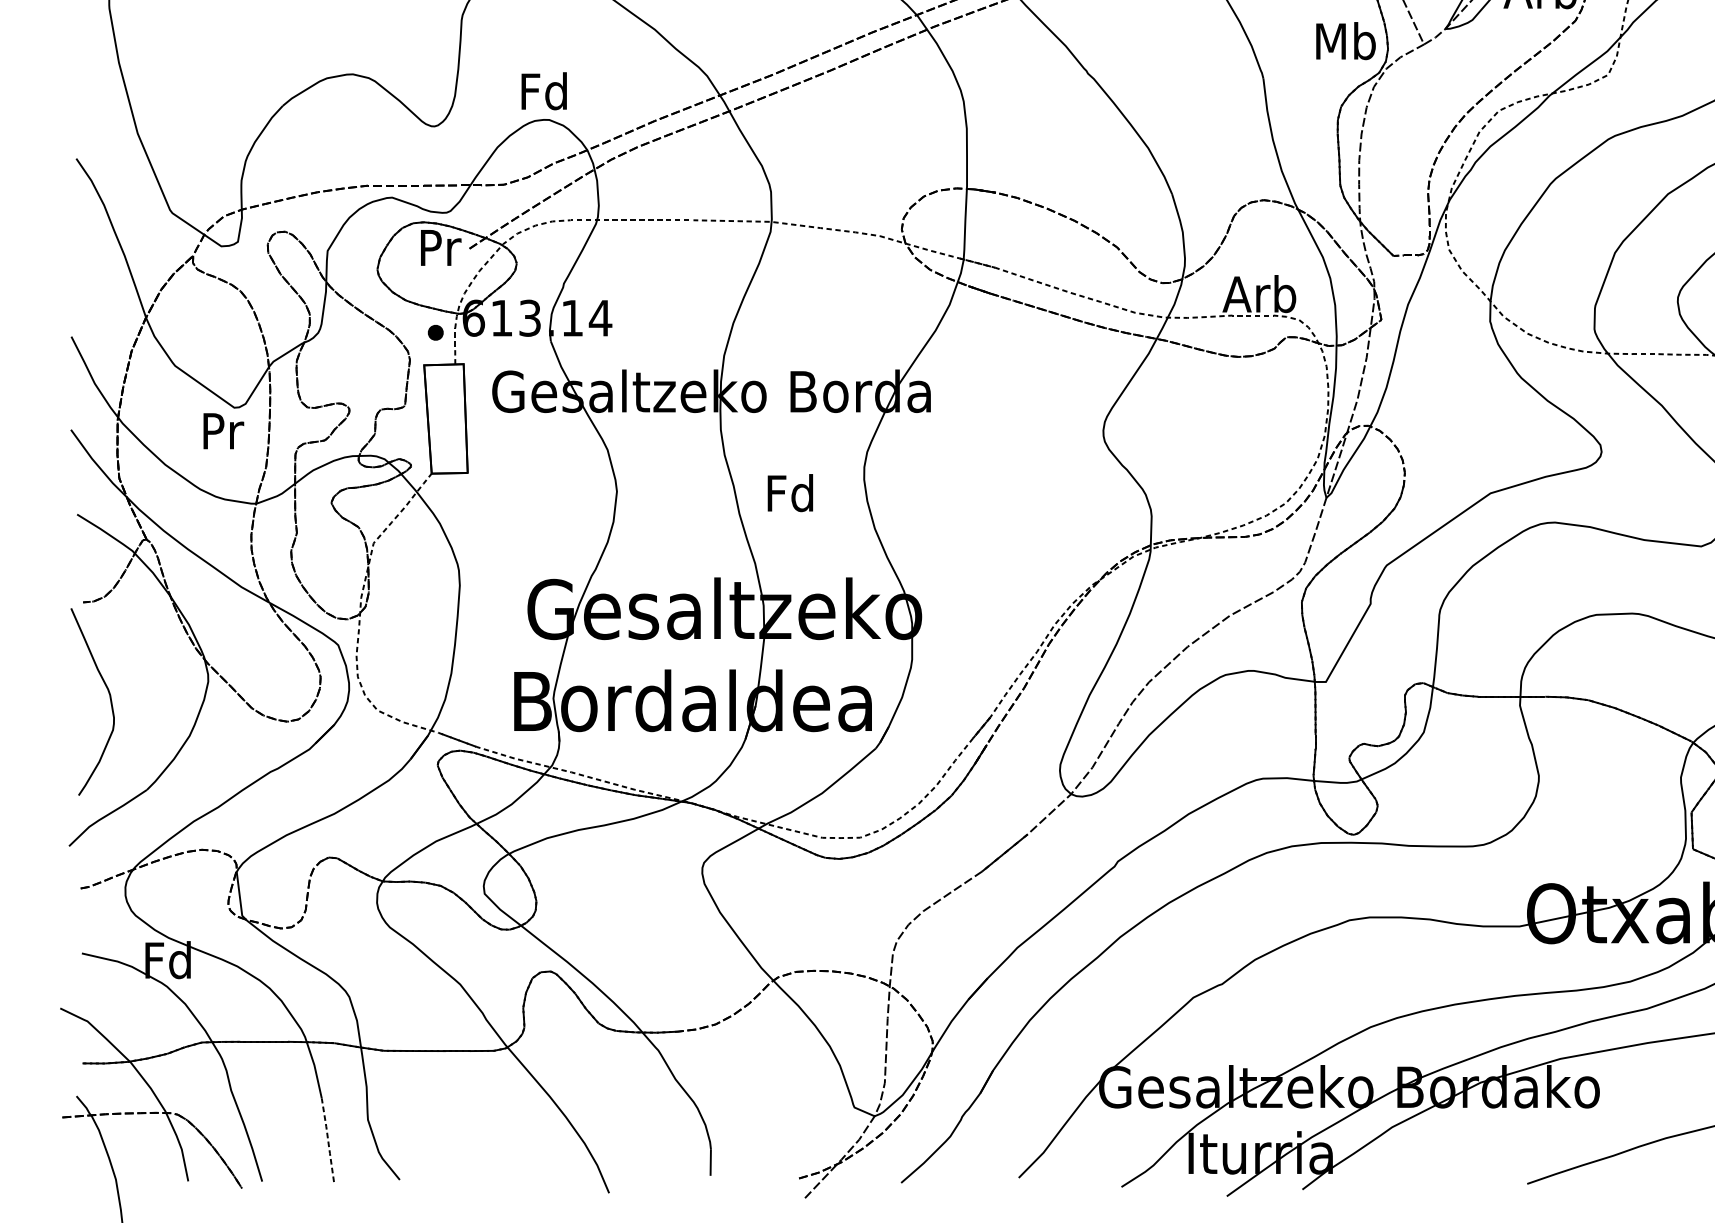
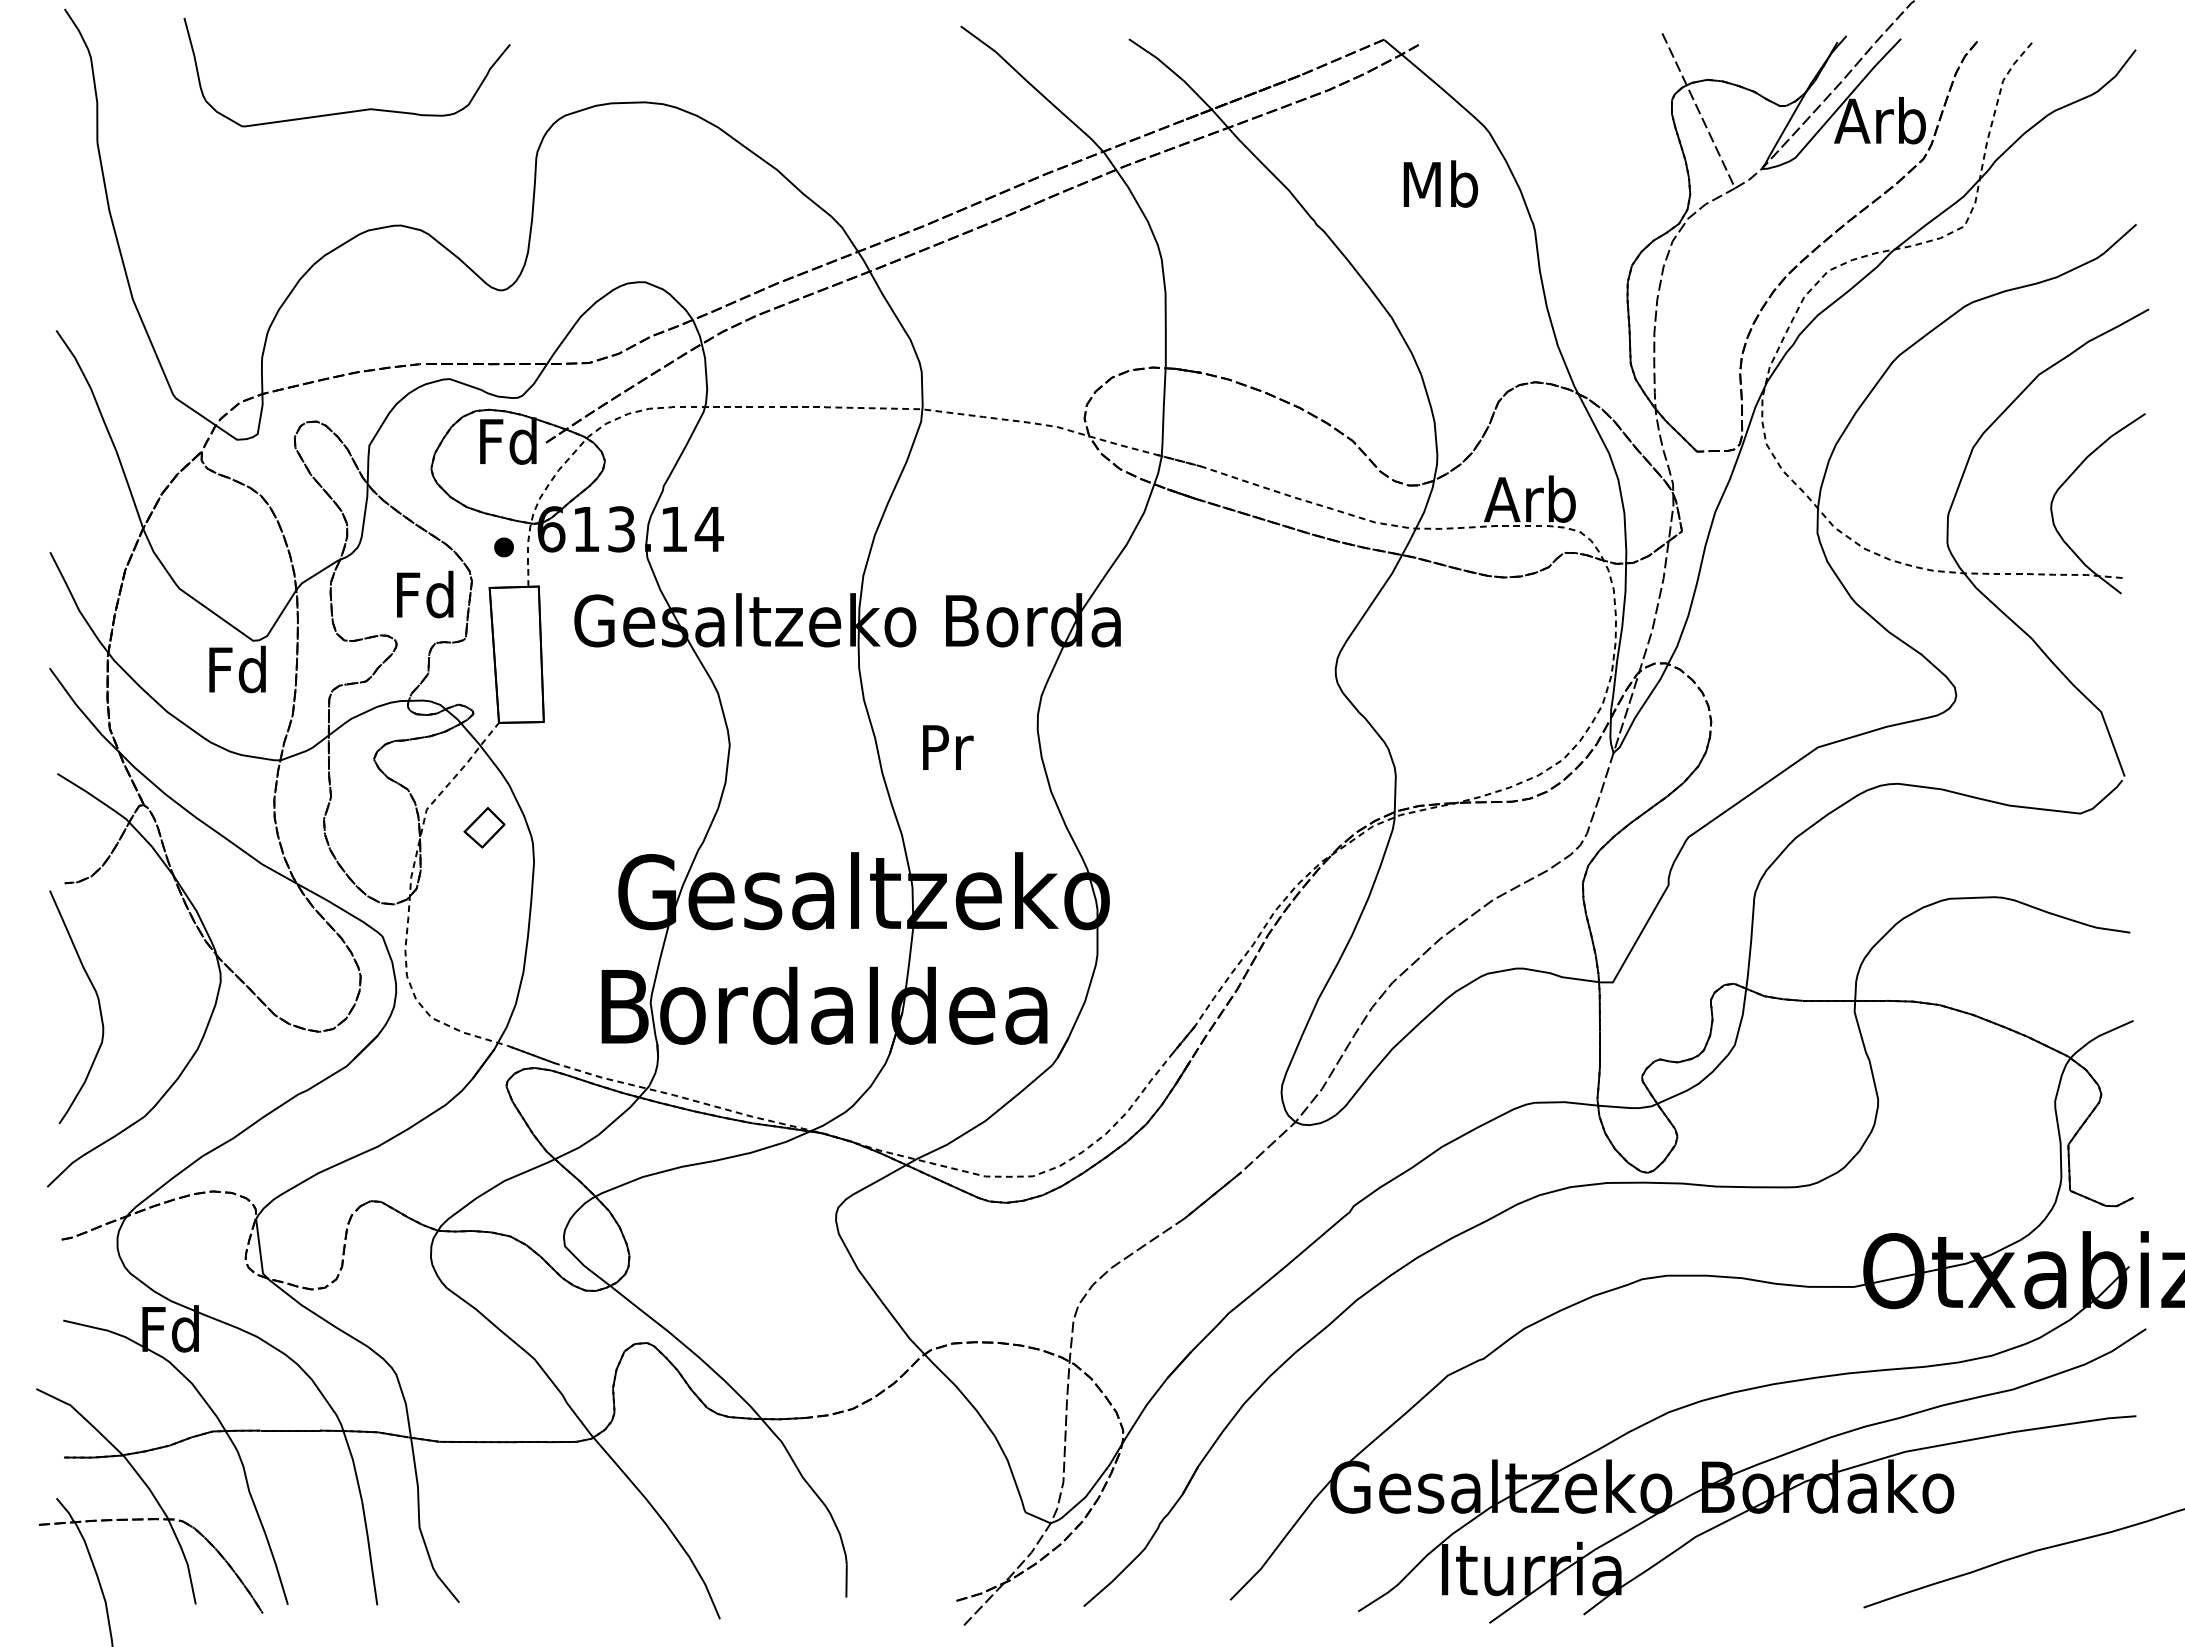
text: (1345, 40) -> (1440, 183), moved
text: (544, 91) -> (425, 594), moved
text: (439, 246) -> (508, 440), Pr -> Fd
text: (221, 430) -> (237, 669), Pr -> Fd
text: (790, 492) -> (945, 746), Fd -> Pr
part: (420, 557) -> (484, 827), added
line: (327, 1139) -> (369, 1552), dashed -> solid

